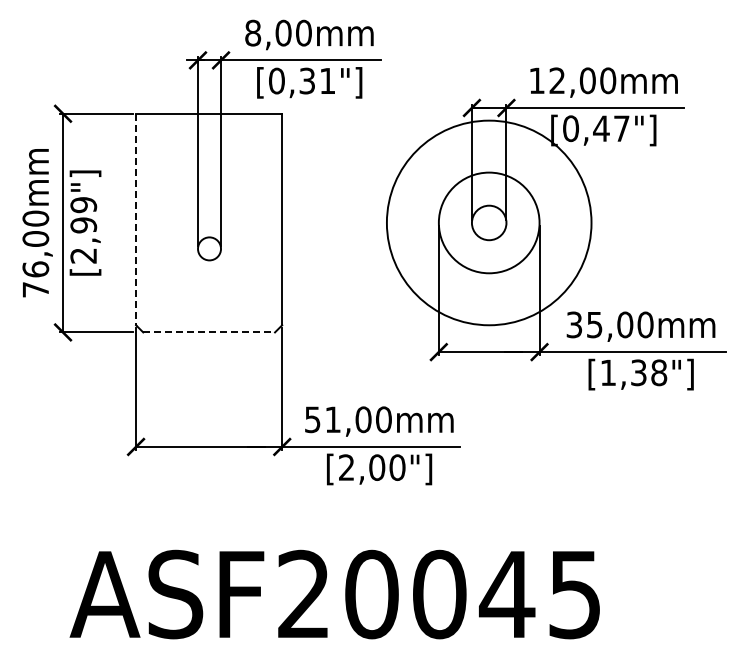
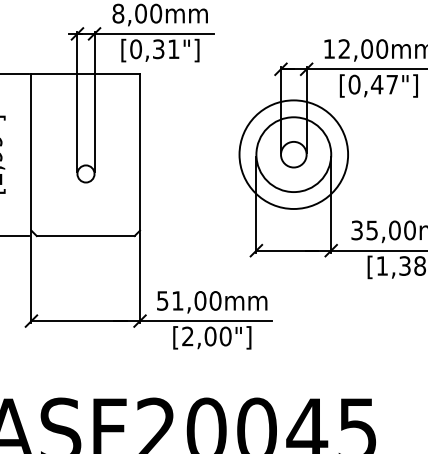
line: (136, 219) -> (31, 152), dashed -> solid
circle: (489, 222) -> (294, 154), size x0.71
line: (209, 332) -> (85, 236), dashed -> solid

